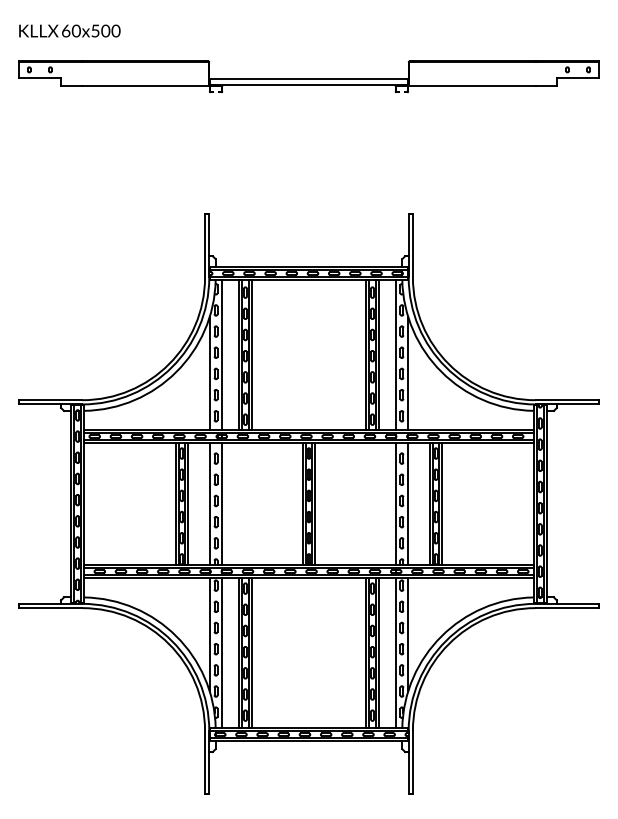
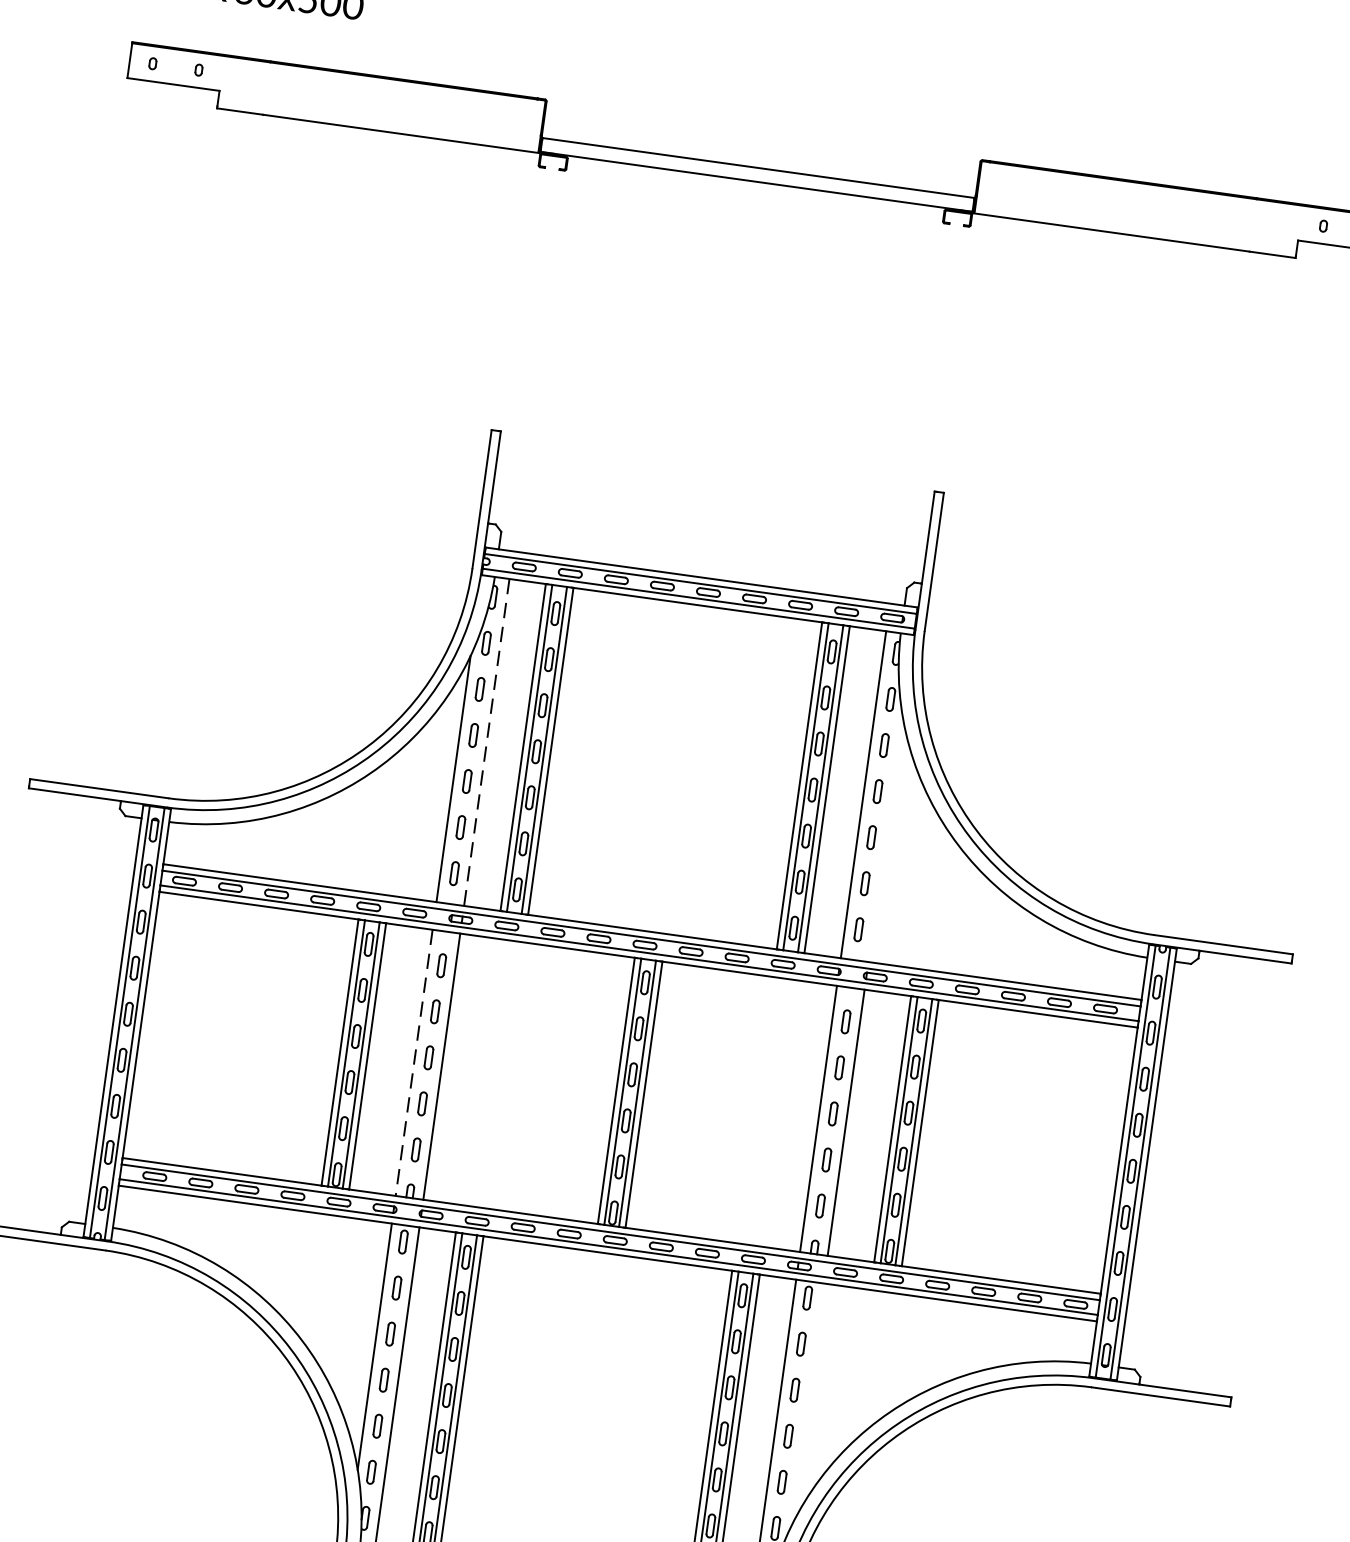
line: (222, 355) -> (486, 743), solid -> dashed
line: (408, 373) -> (886, 838), removed
line: (209, 504) -> (413, 1063), solid -> dashed
line: (408, 634) -> (807, 1406), removed

